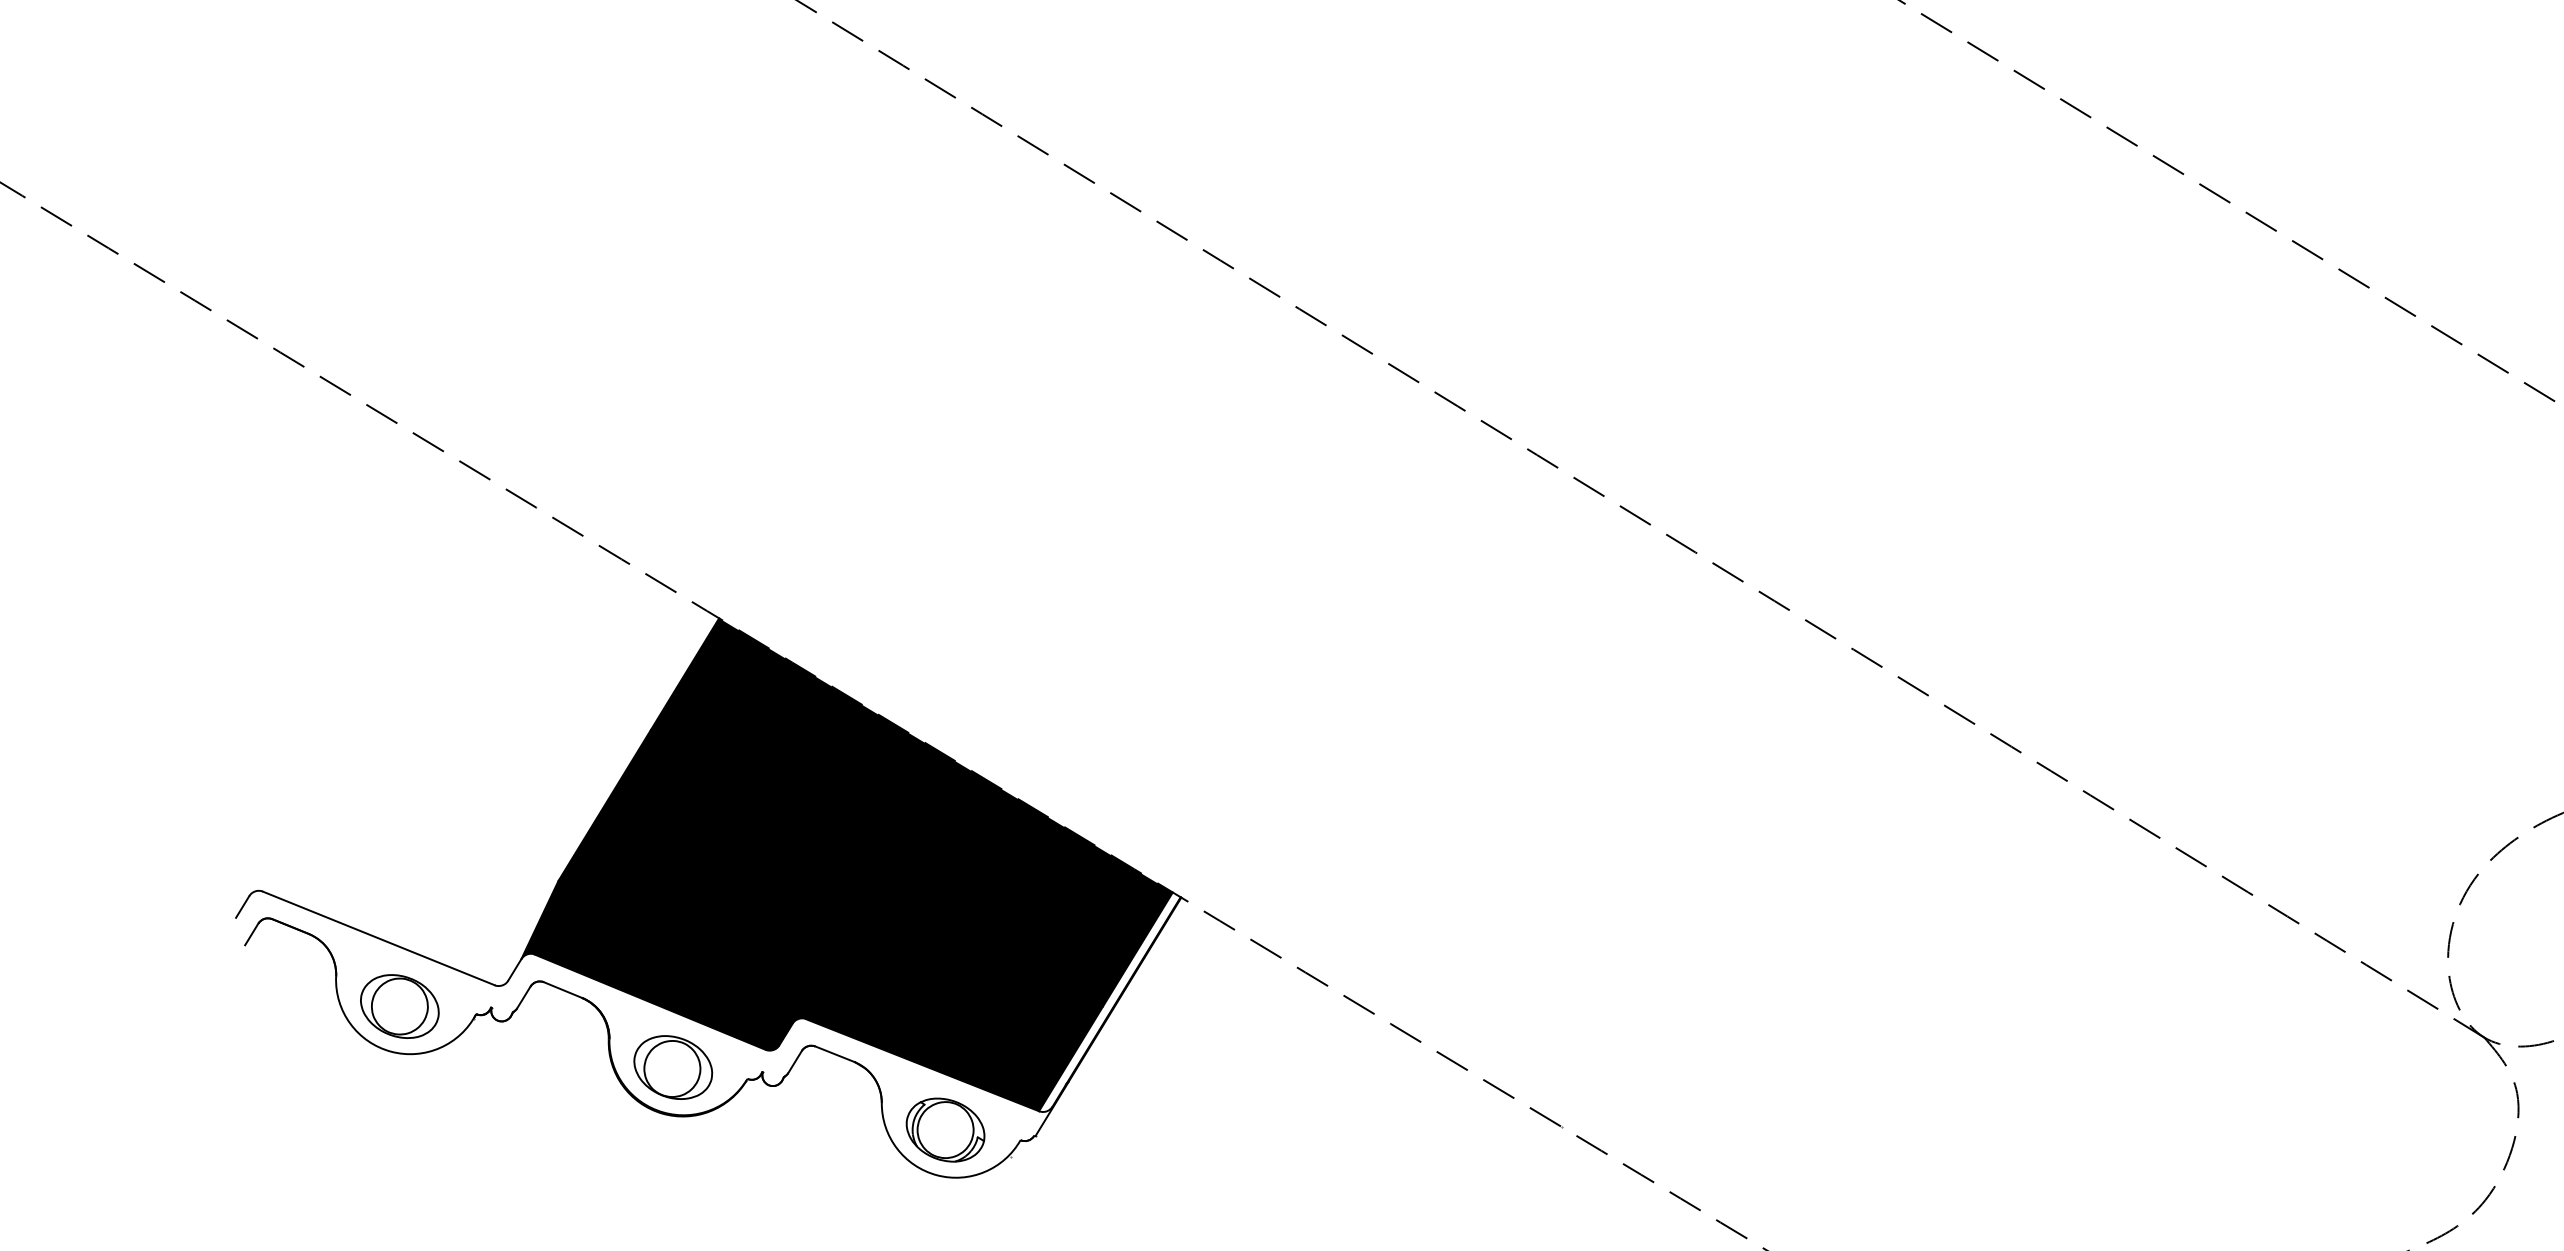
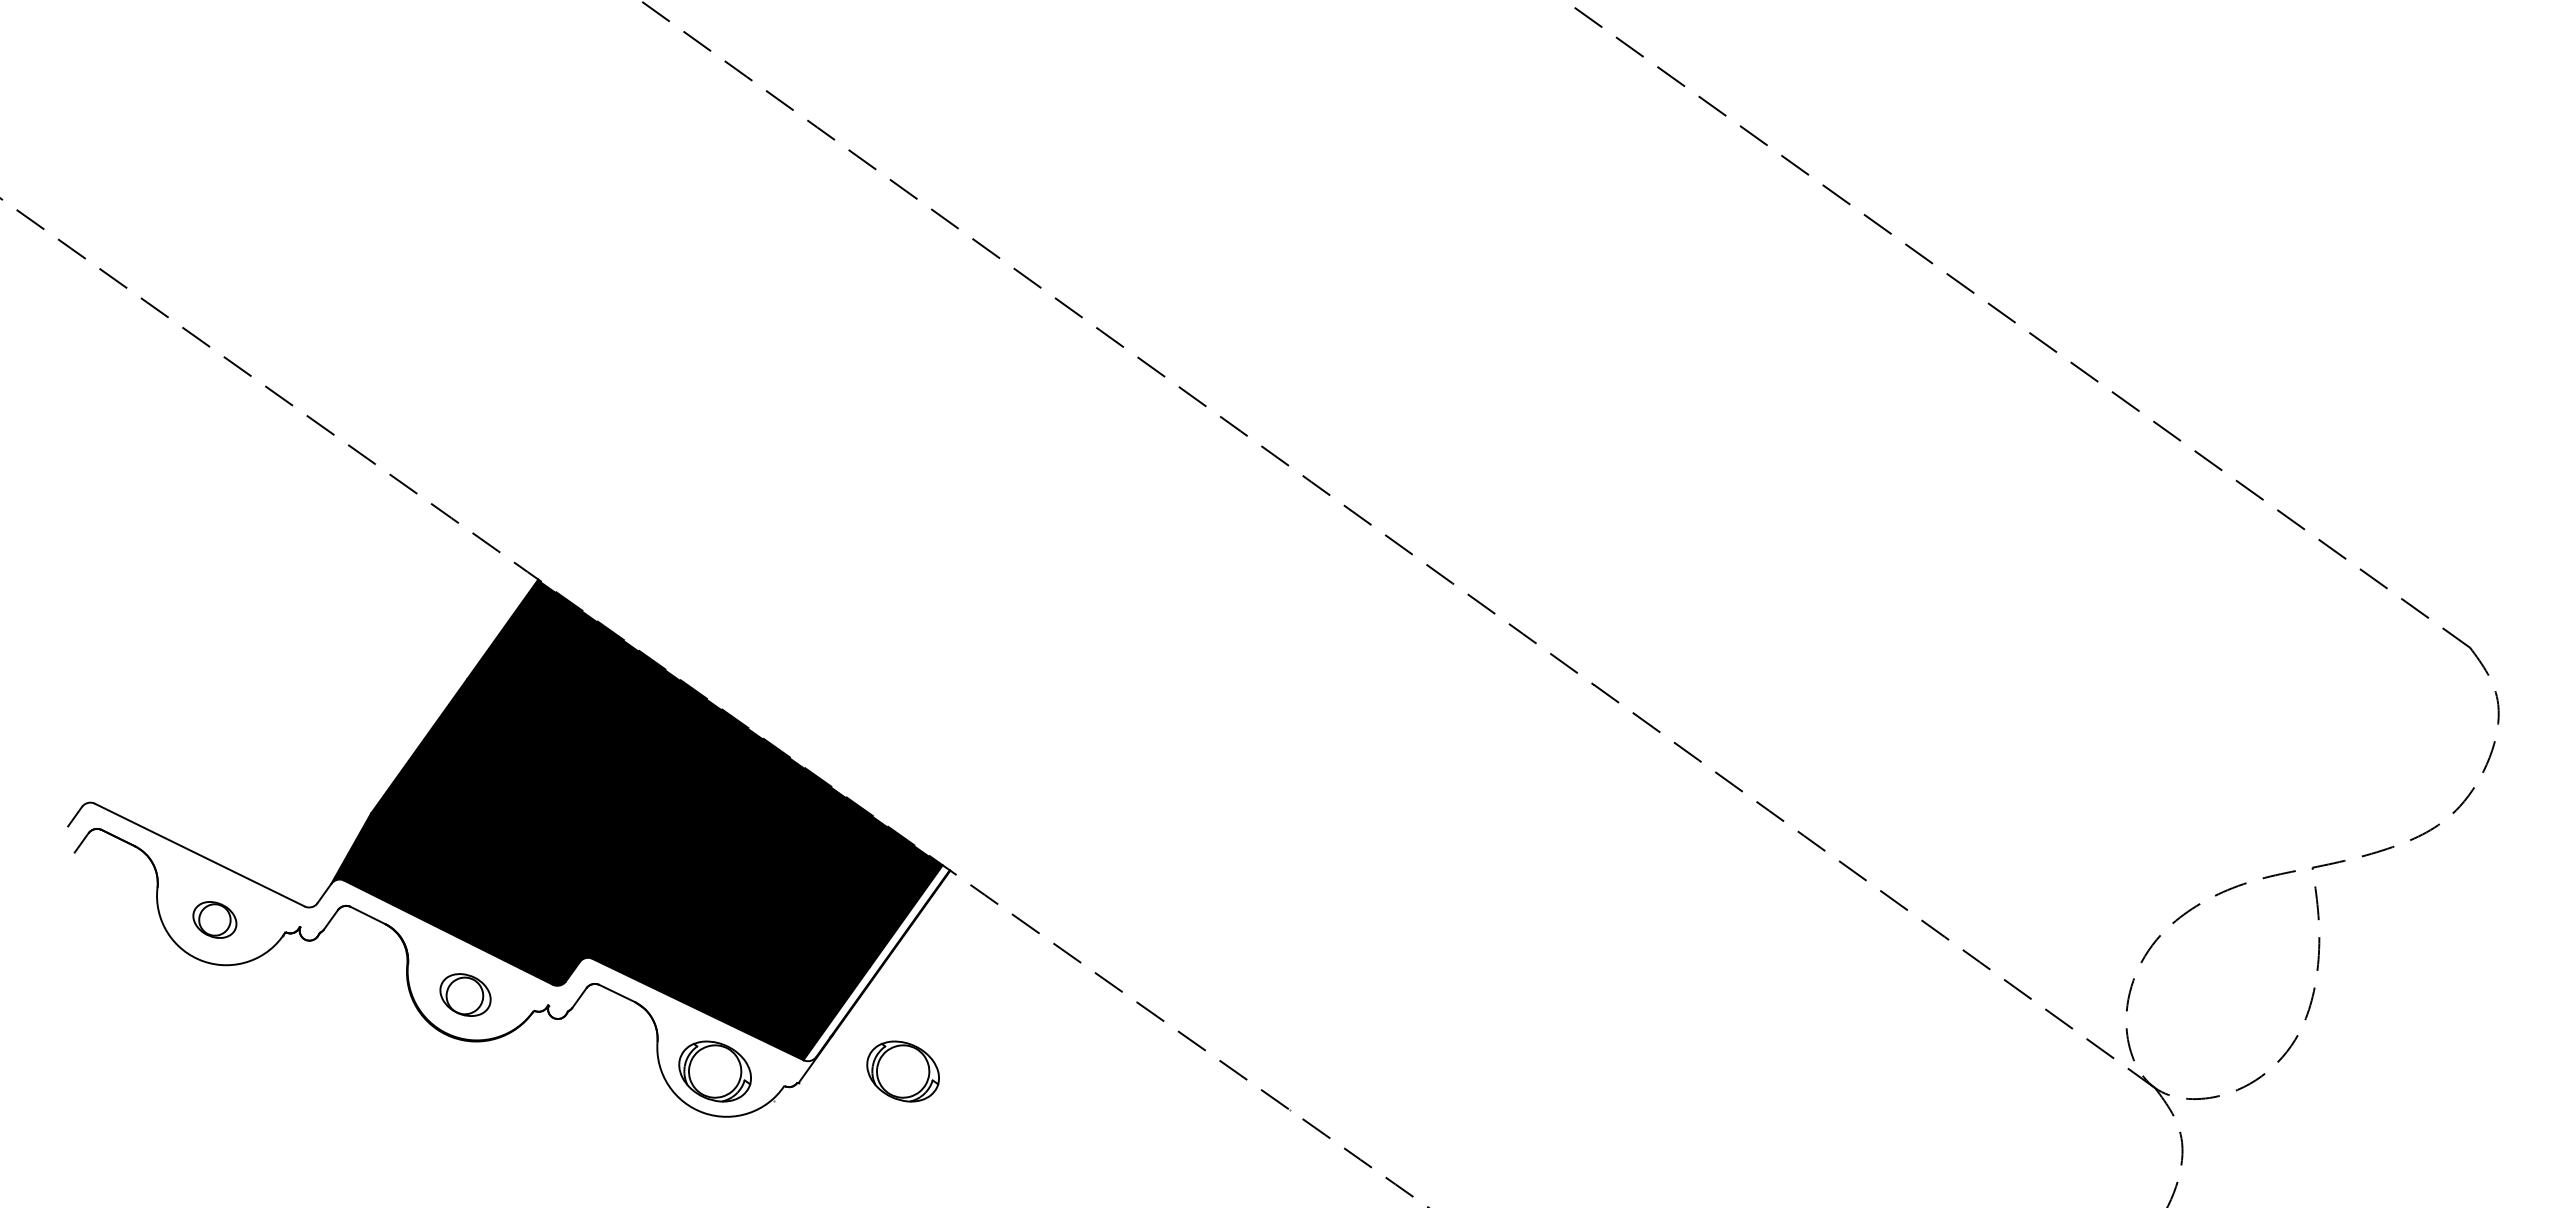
part: (399, 1006) -> (214, 919), size x0.6
part: (673, 1066) -> (465, 994), size x0.7
part: (1145, 1115) -> (902, 1071), added

